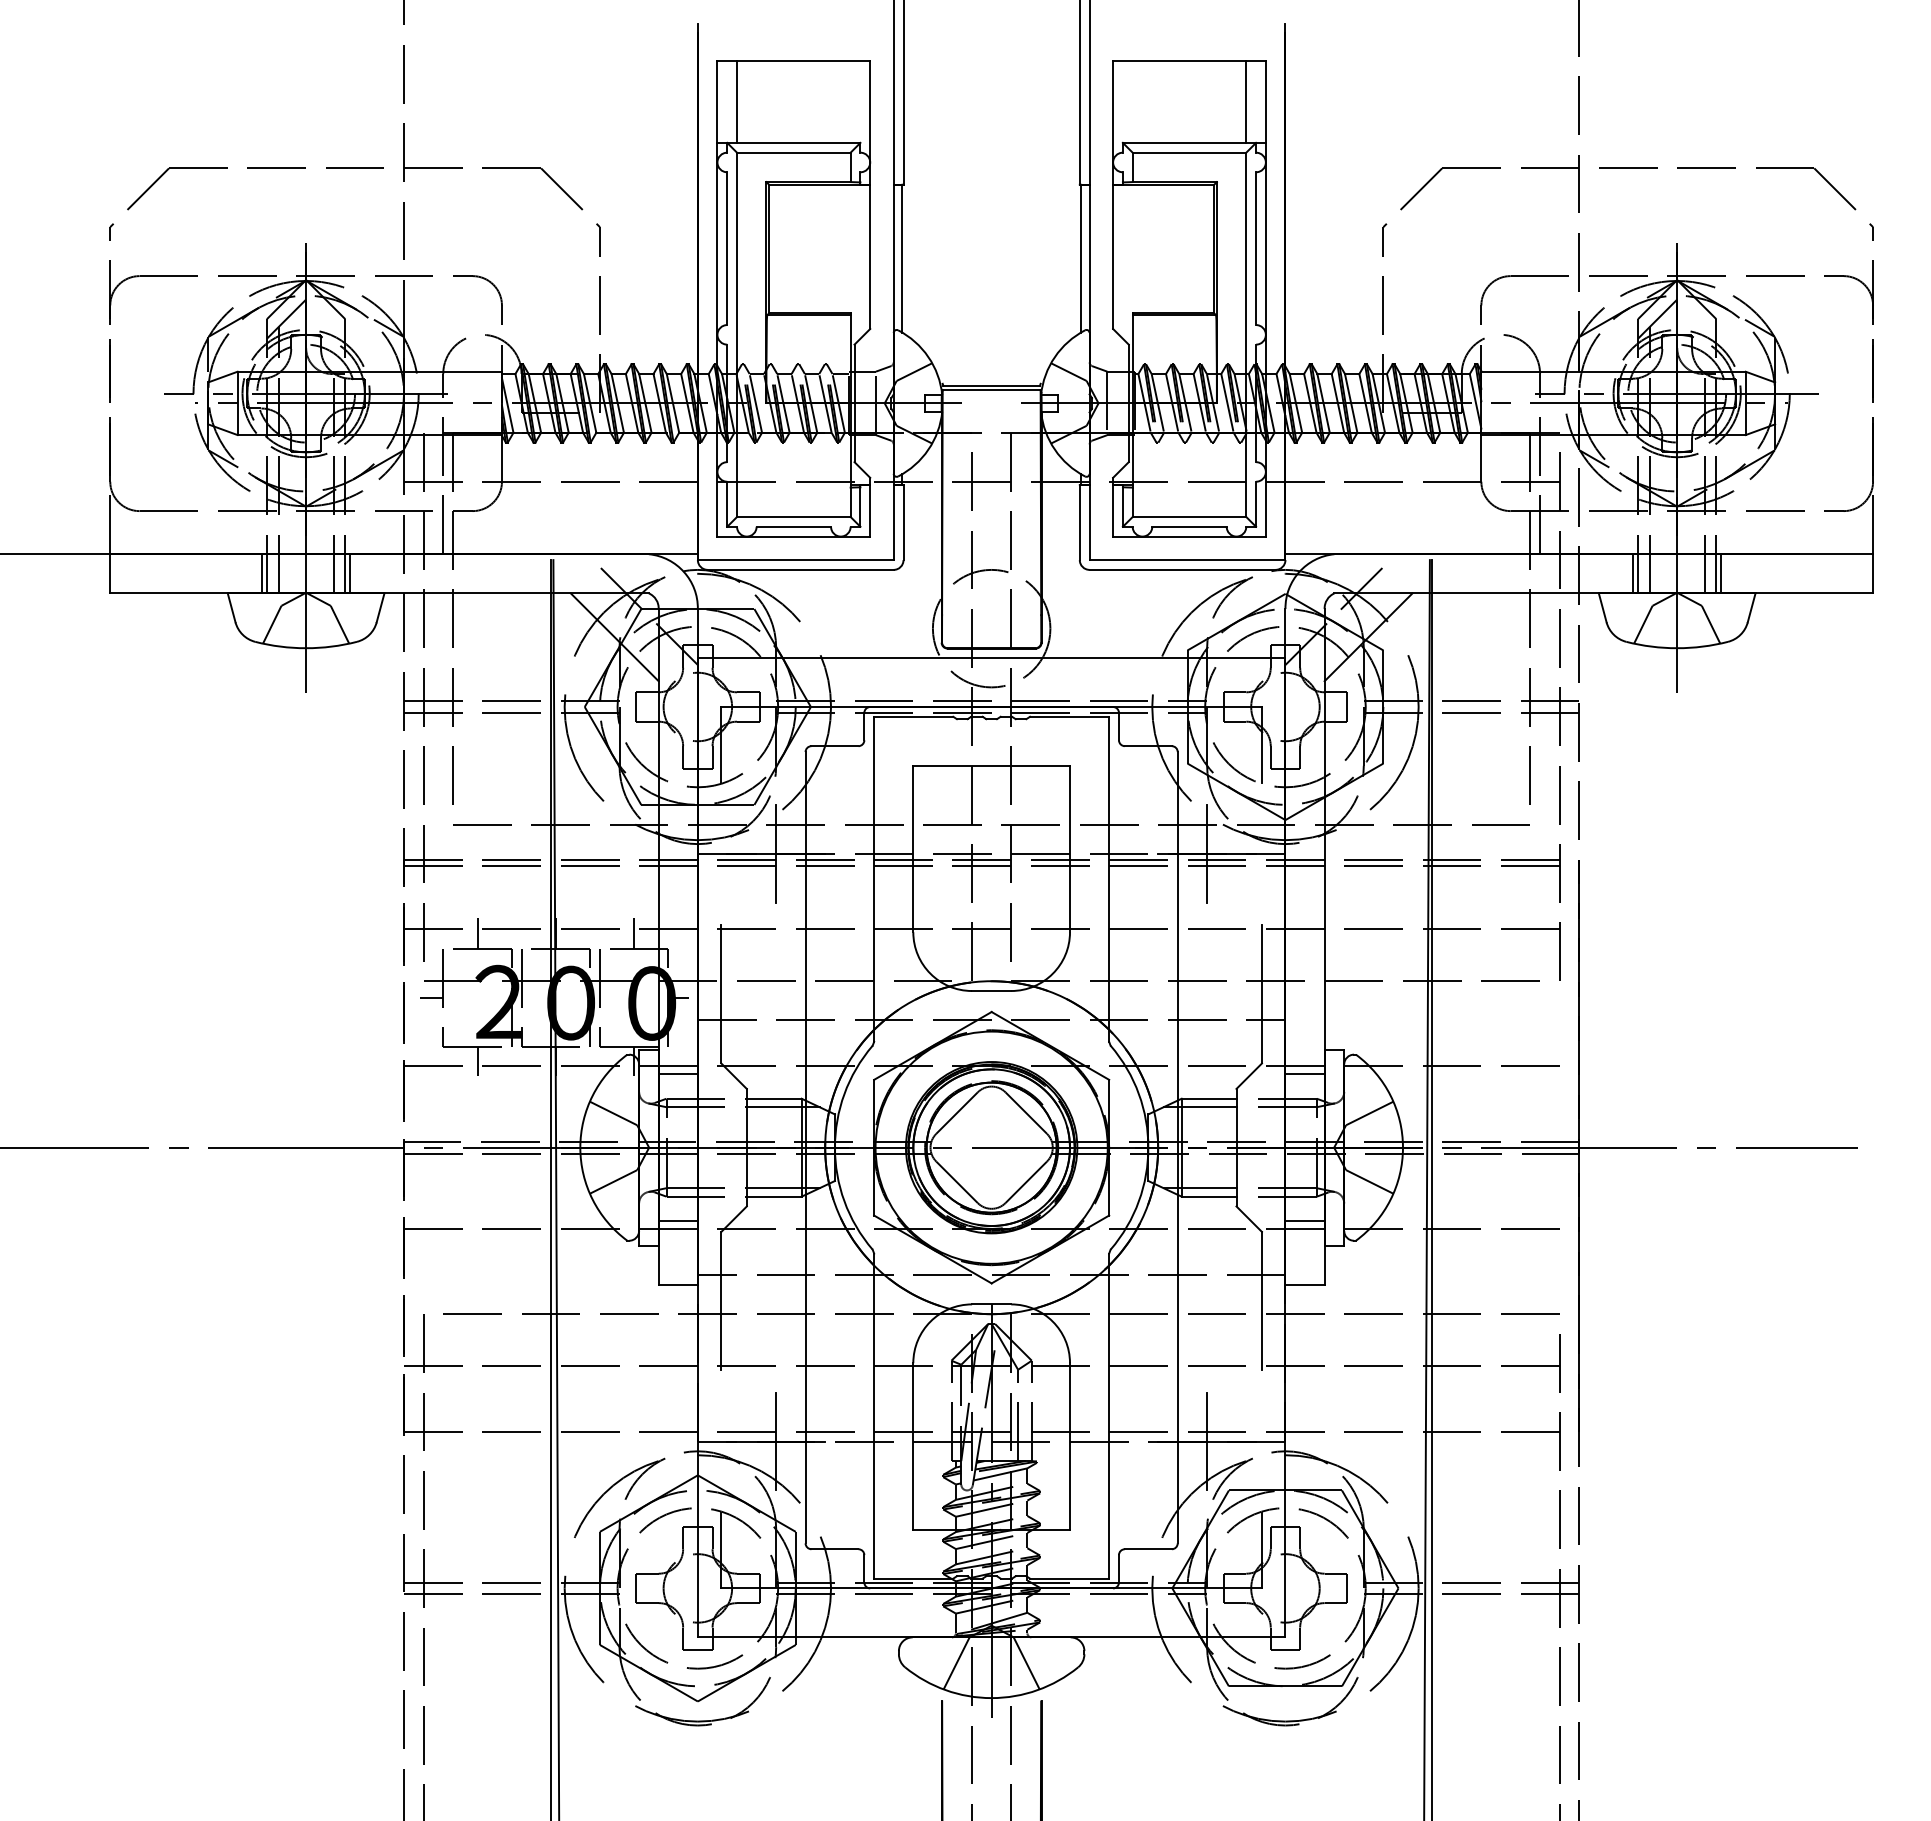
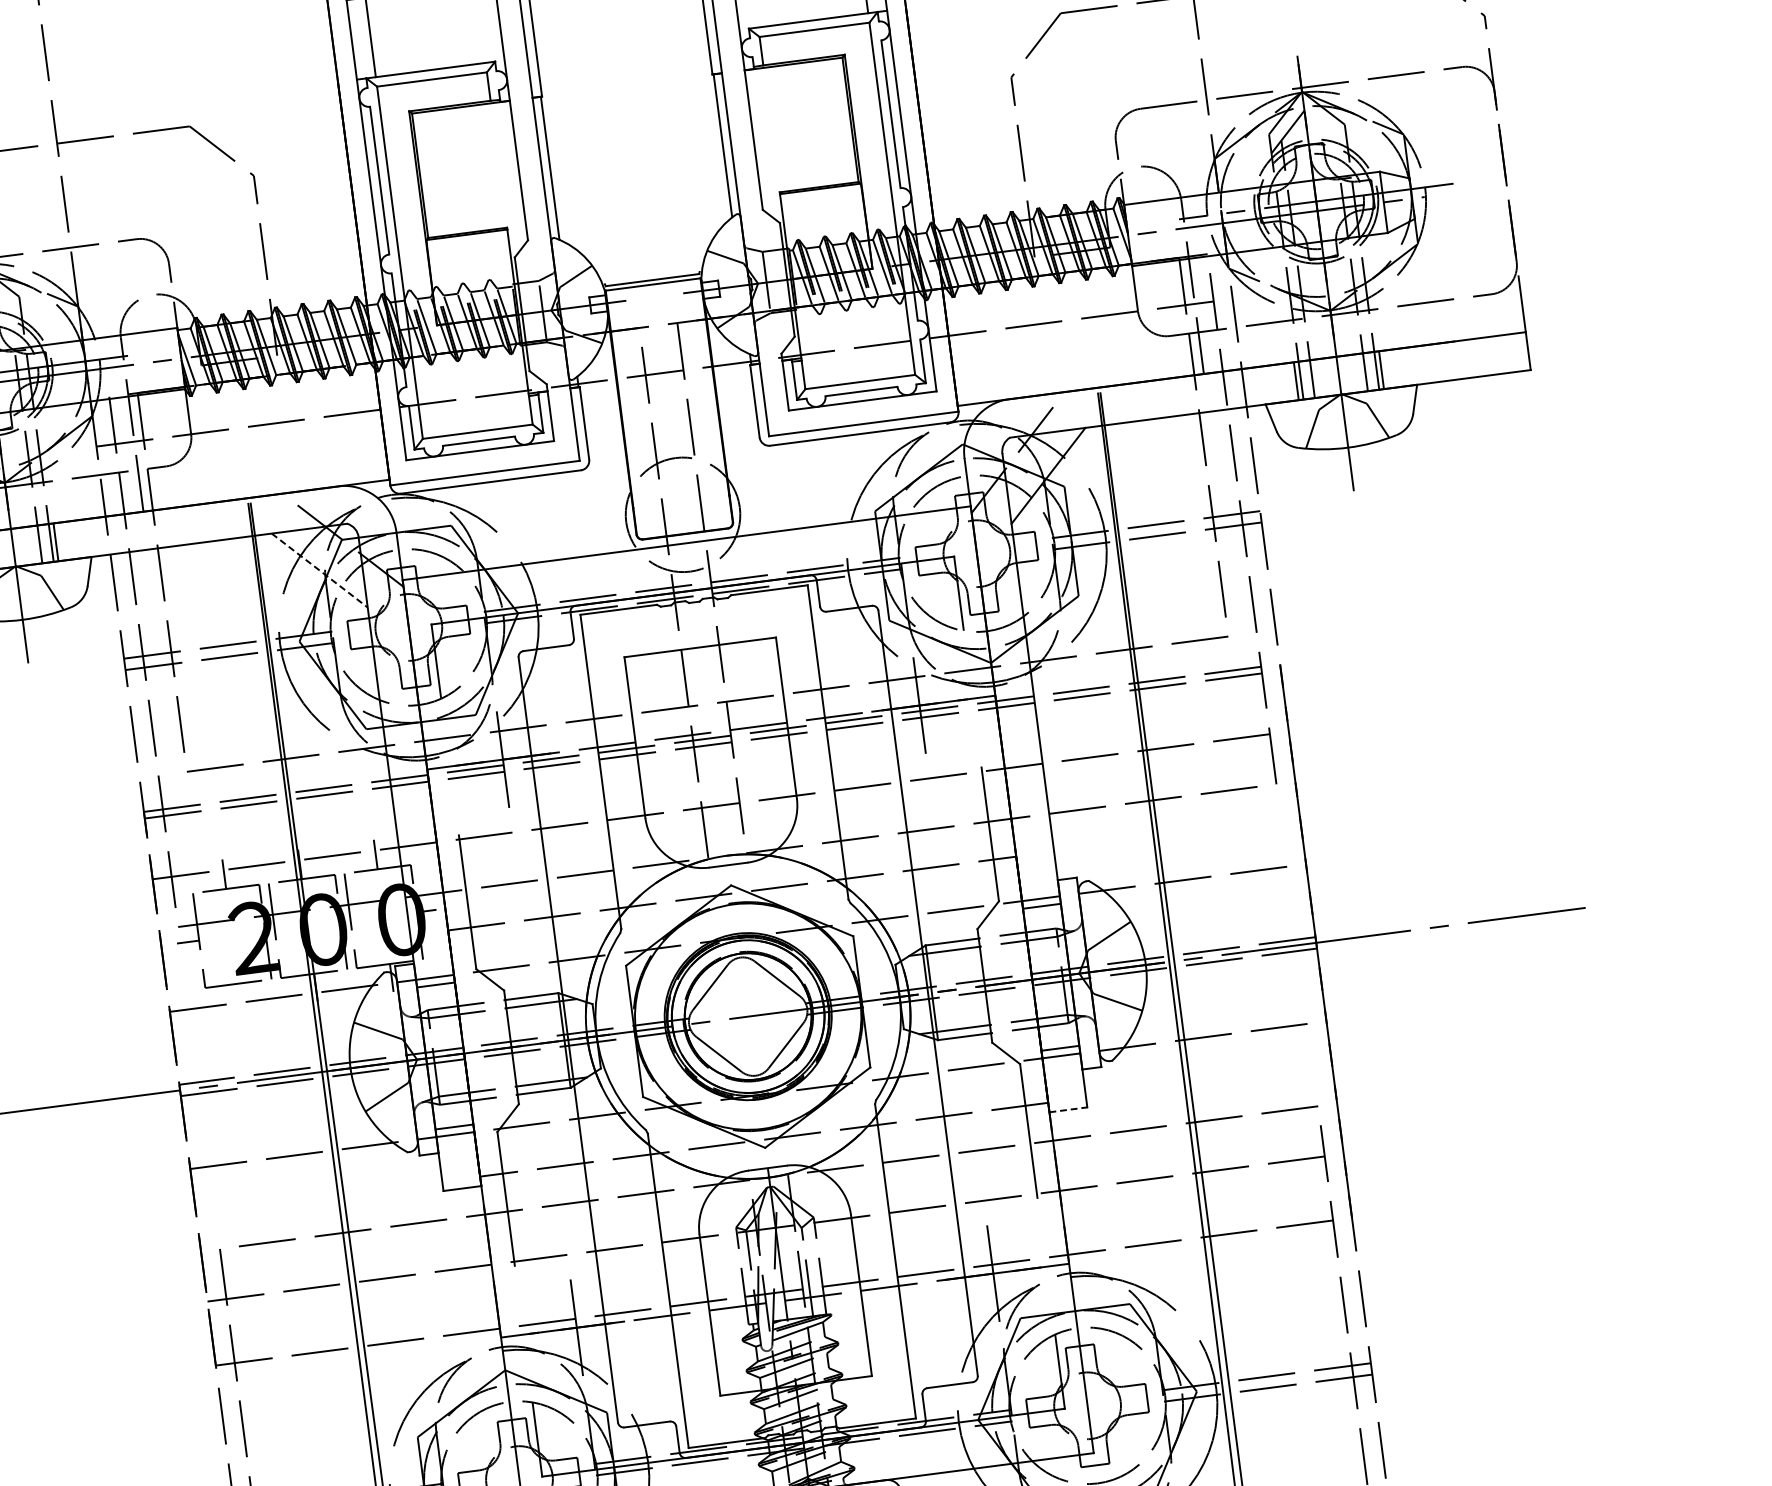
line: (615, 637) -> (320, 570), solid -> dashed
line: (477, 1060) -> (240, 996), removed
line: (1305, 1284) -> (1068, 1109), solid -> dashed

